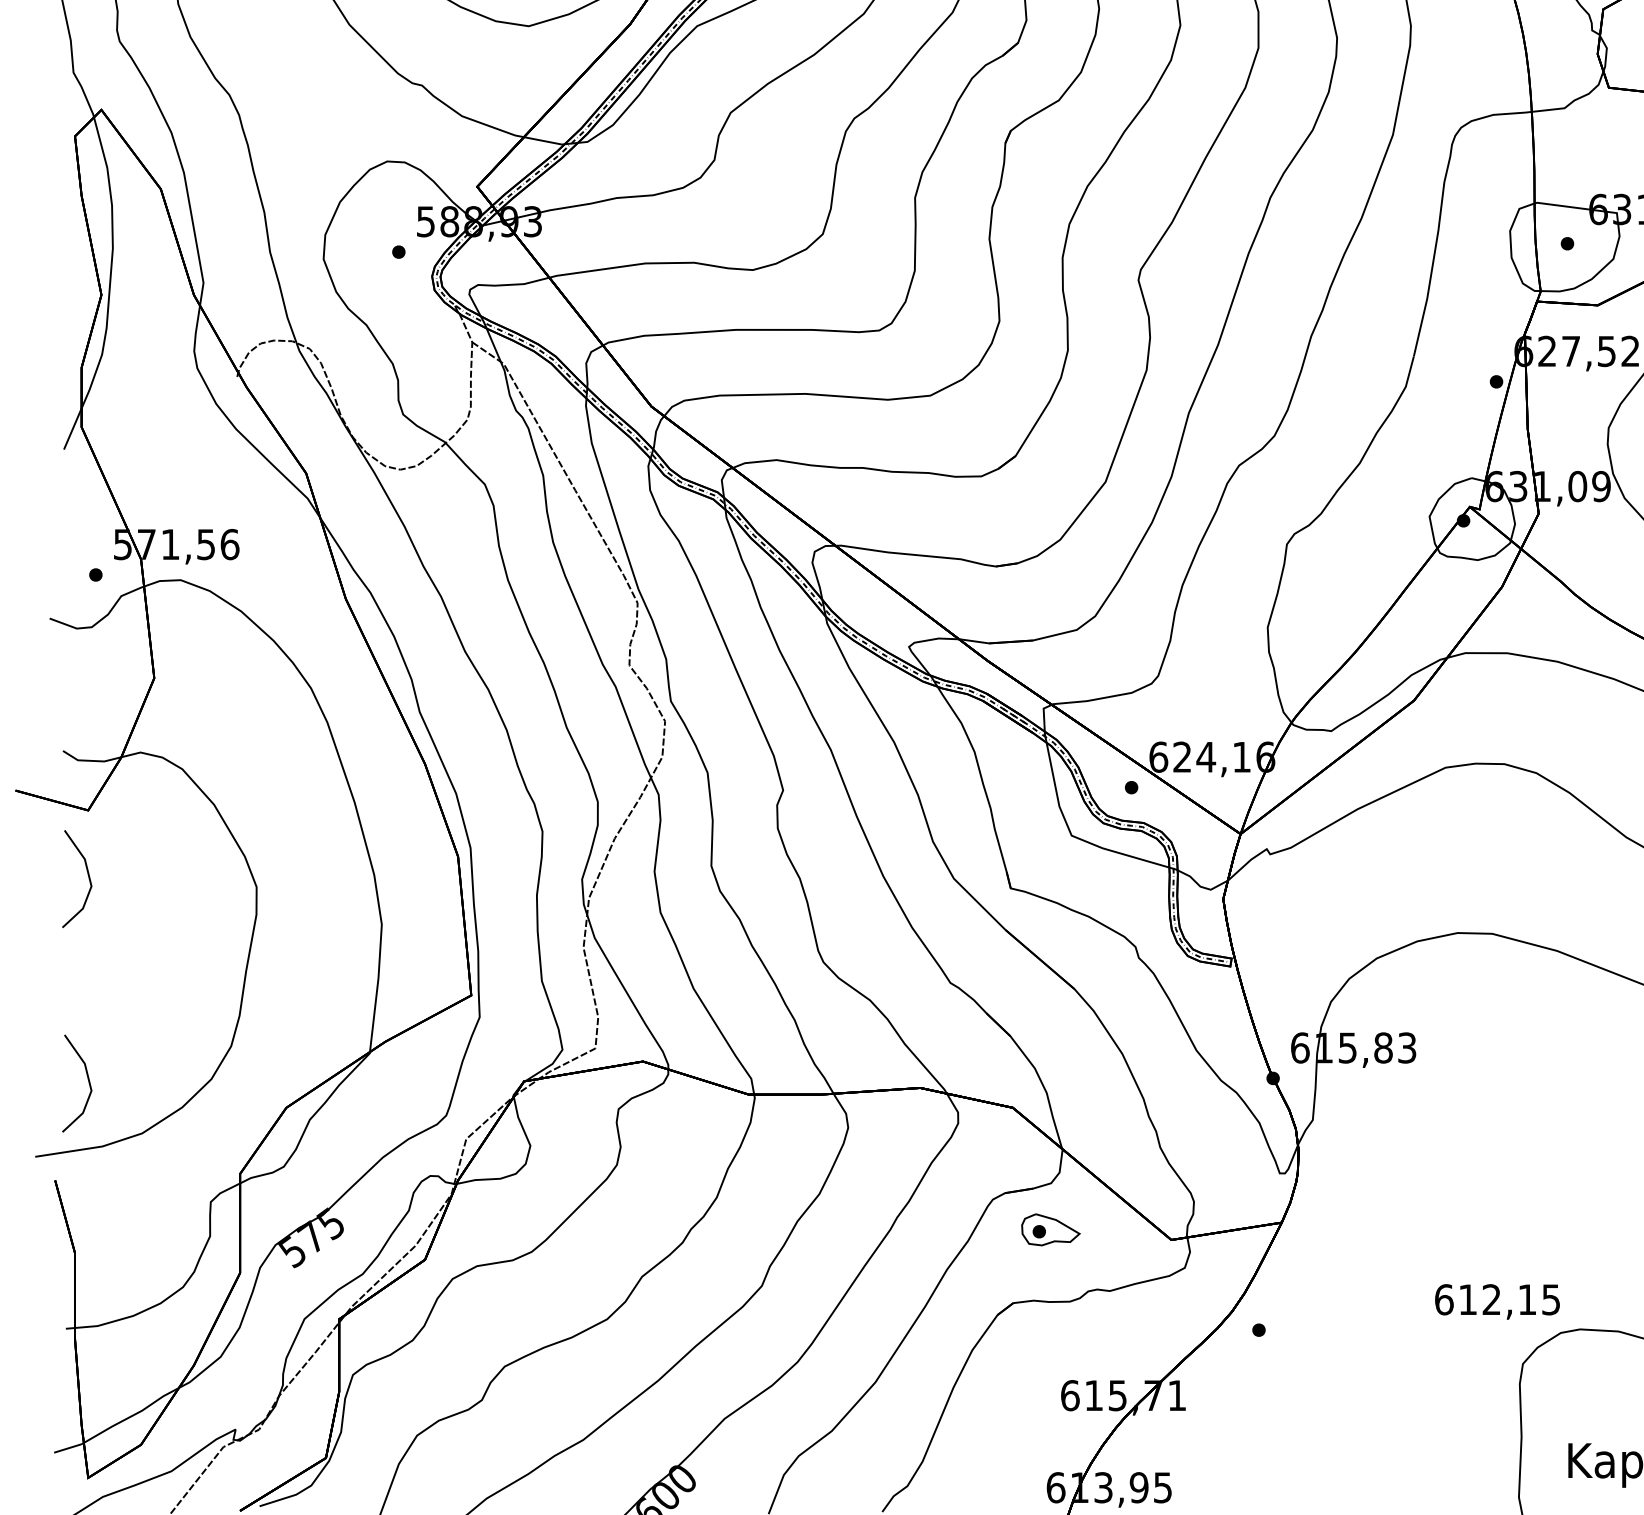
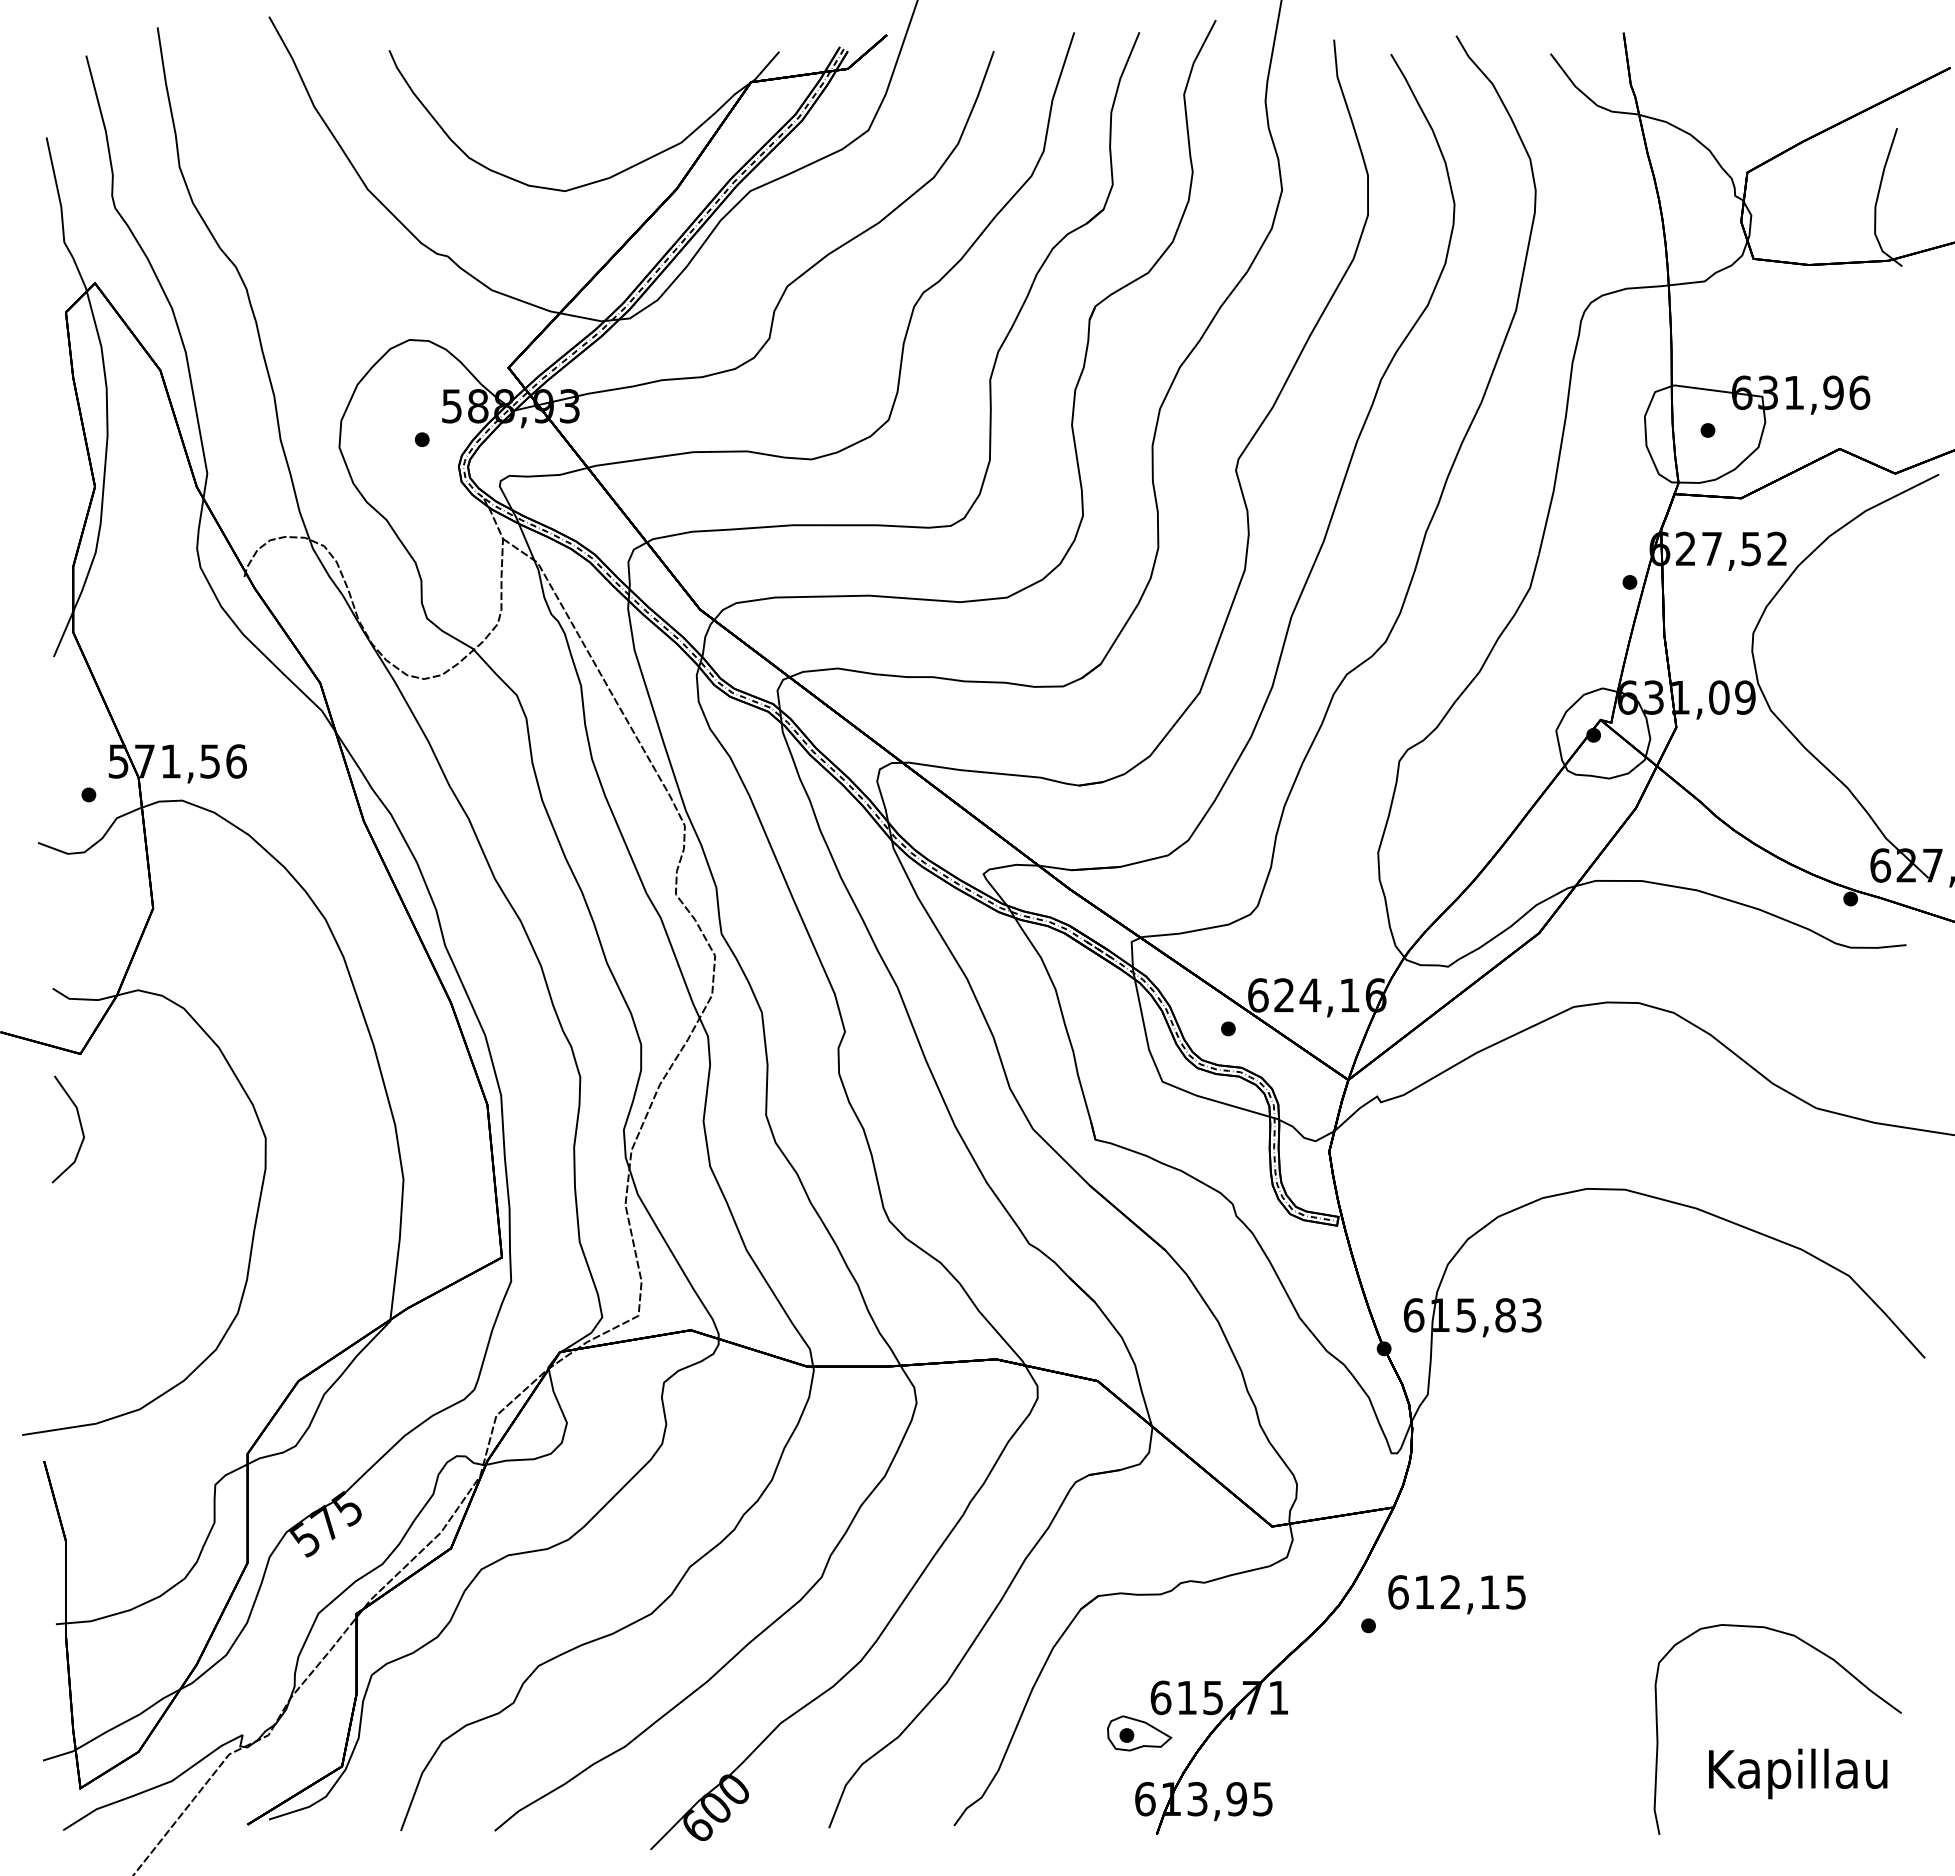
line: (88, 1081) -> (80, 1352), removed
part: (1050, 1229) -> (1139, 1733), moved
text: (1497, 1301) -> (1456, 1594), moved

